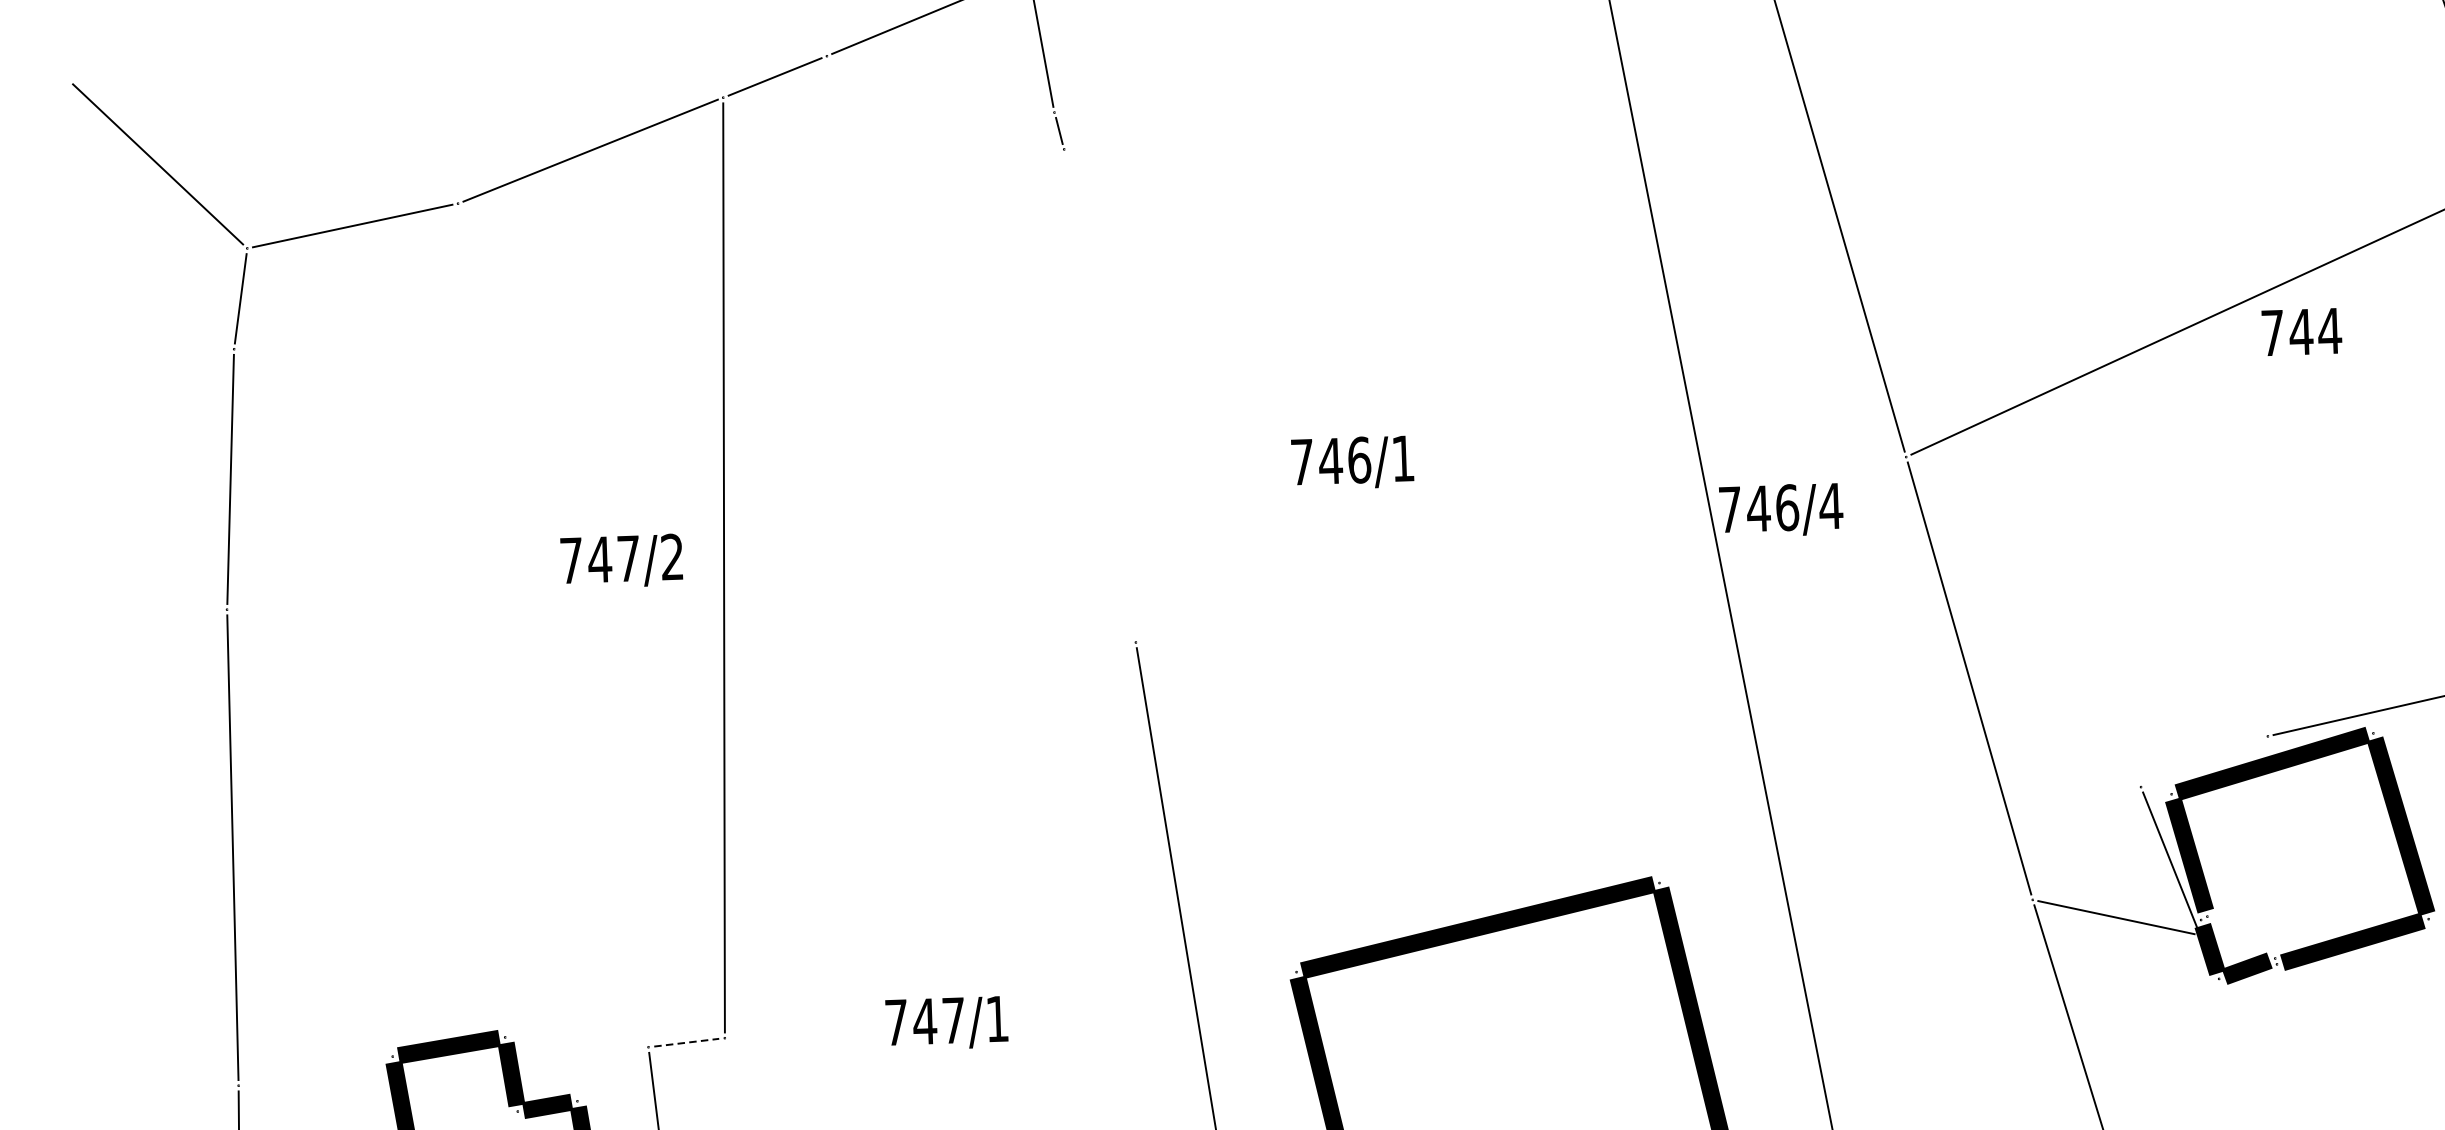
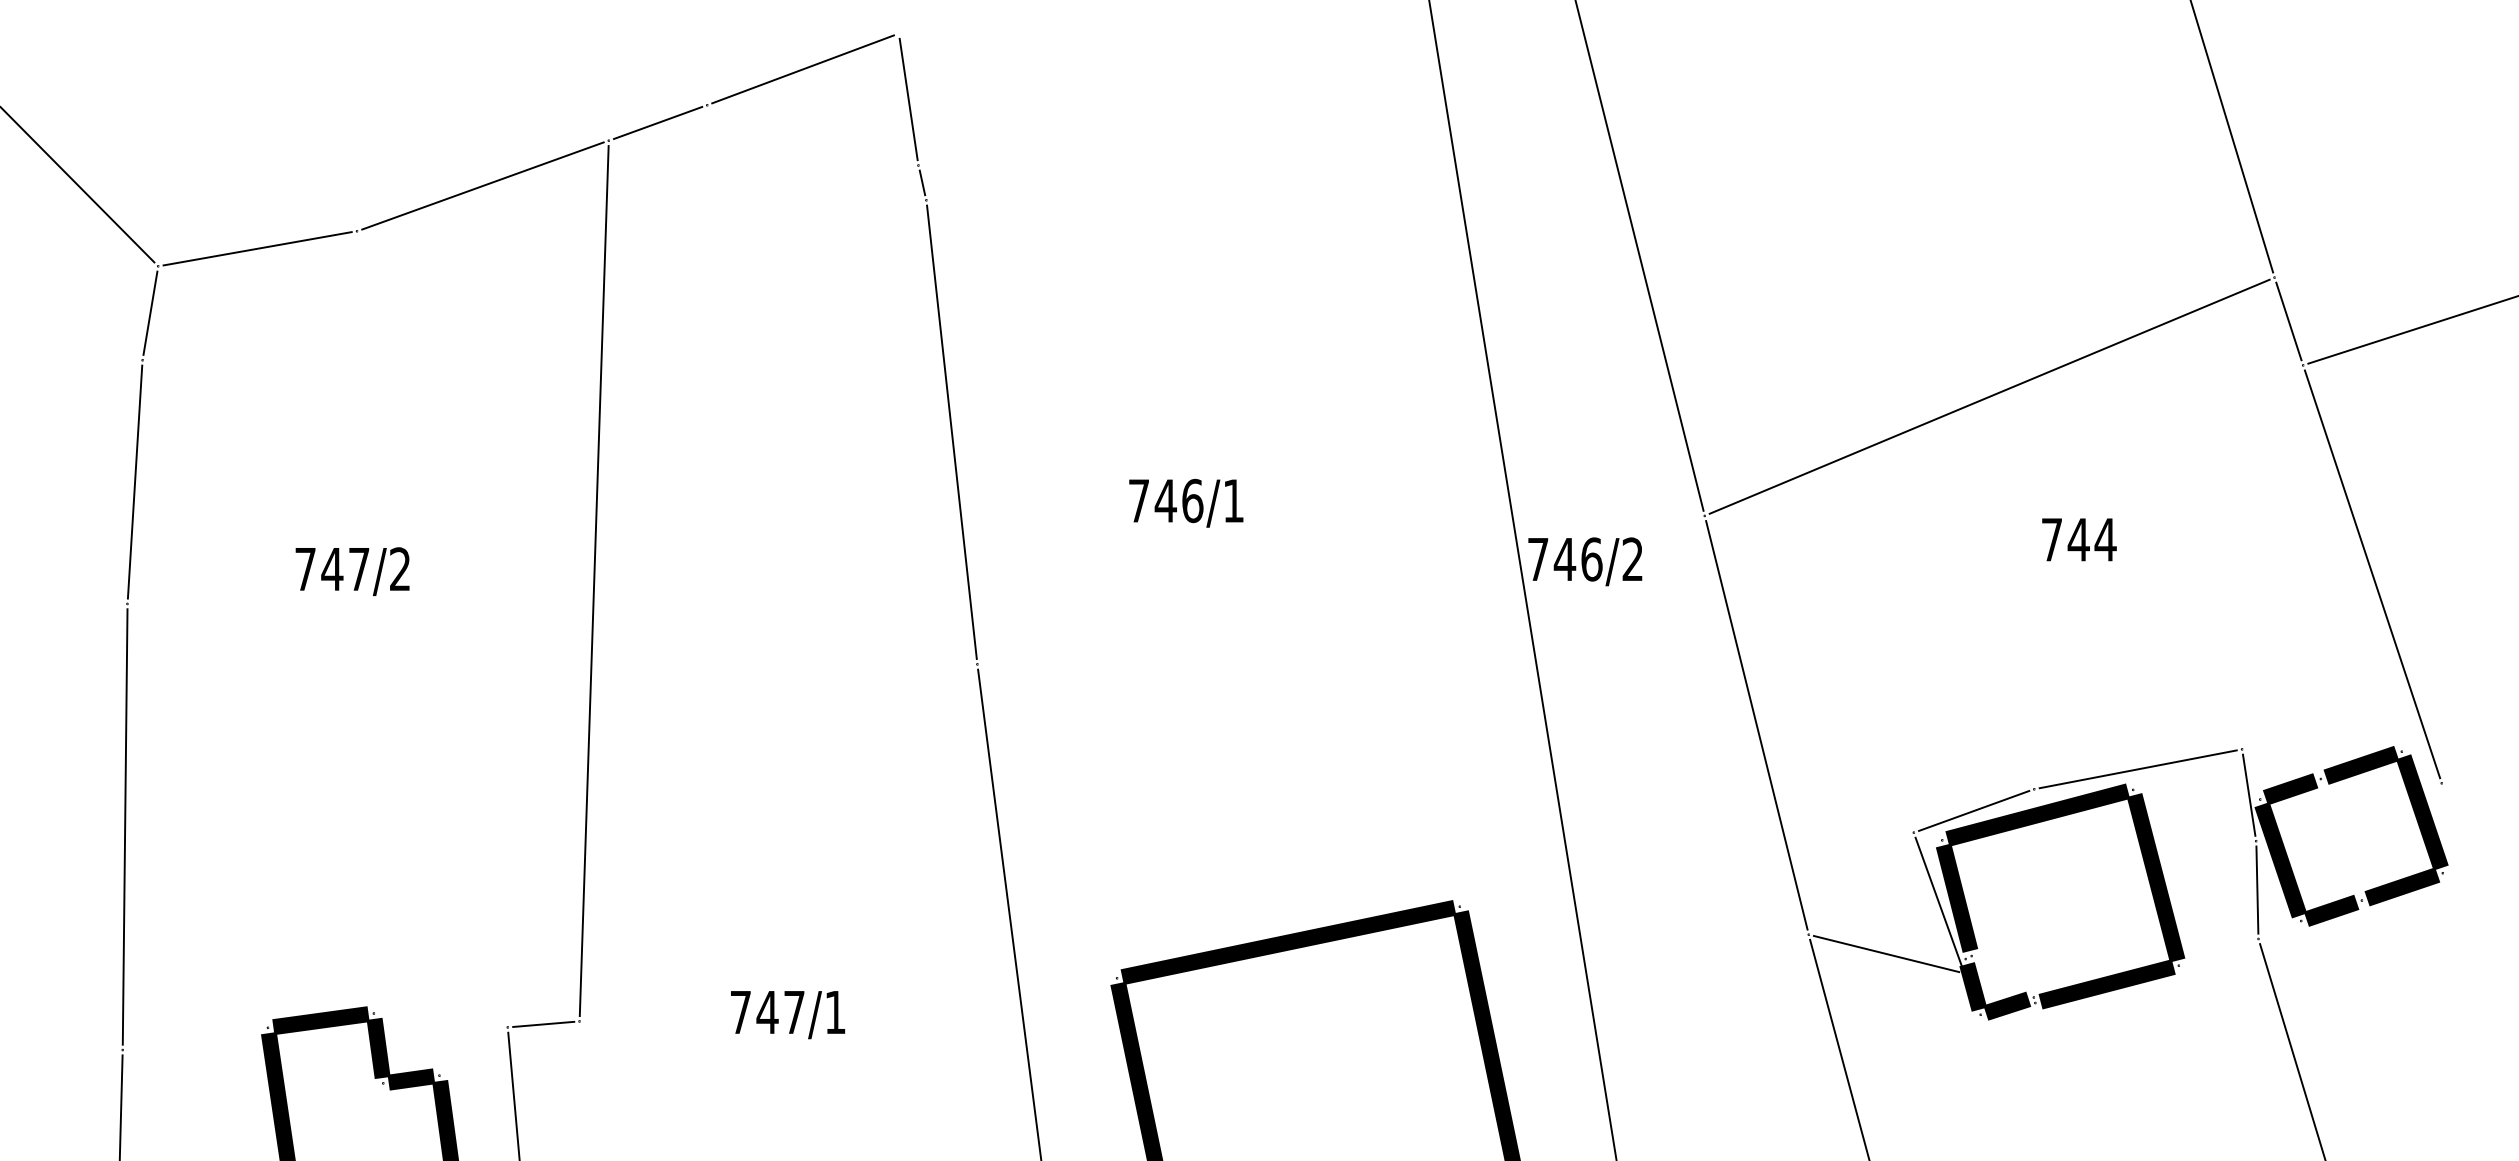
text: (2302, 331) -> (2079, 539), moved
line: (1099, 396) -> (951, 432), added
text: (1830, 505) -> (1632, 558), 746/4 -> 746/2
text: (621, 561) -> (352, 571), moved
line: (2204, 761) -> (1974, 810), added
line: (686, 1042) -> (543, 1024), dashed -> solid

